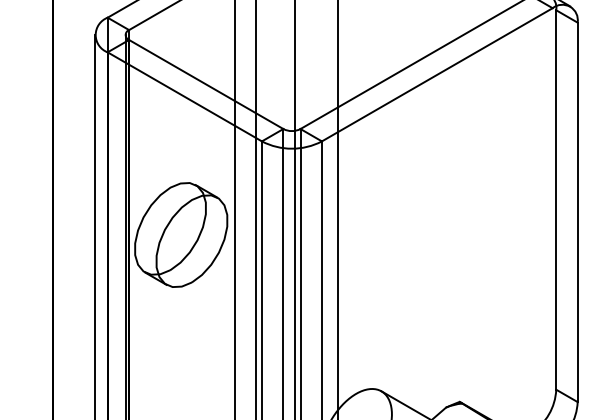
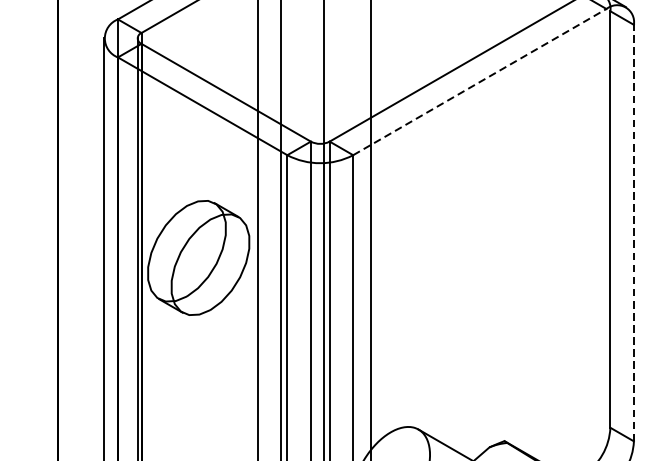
line: (437, 74) -> (480, 81), solid -> dashed
line: (577, 212) -> (633, 233), solid -> dashed

